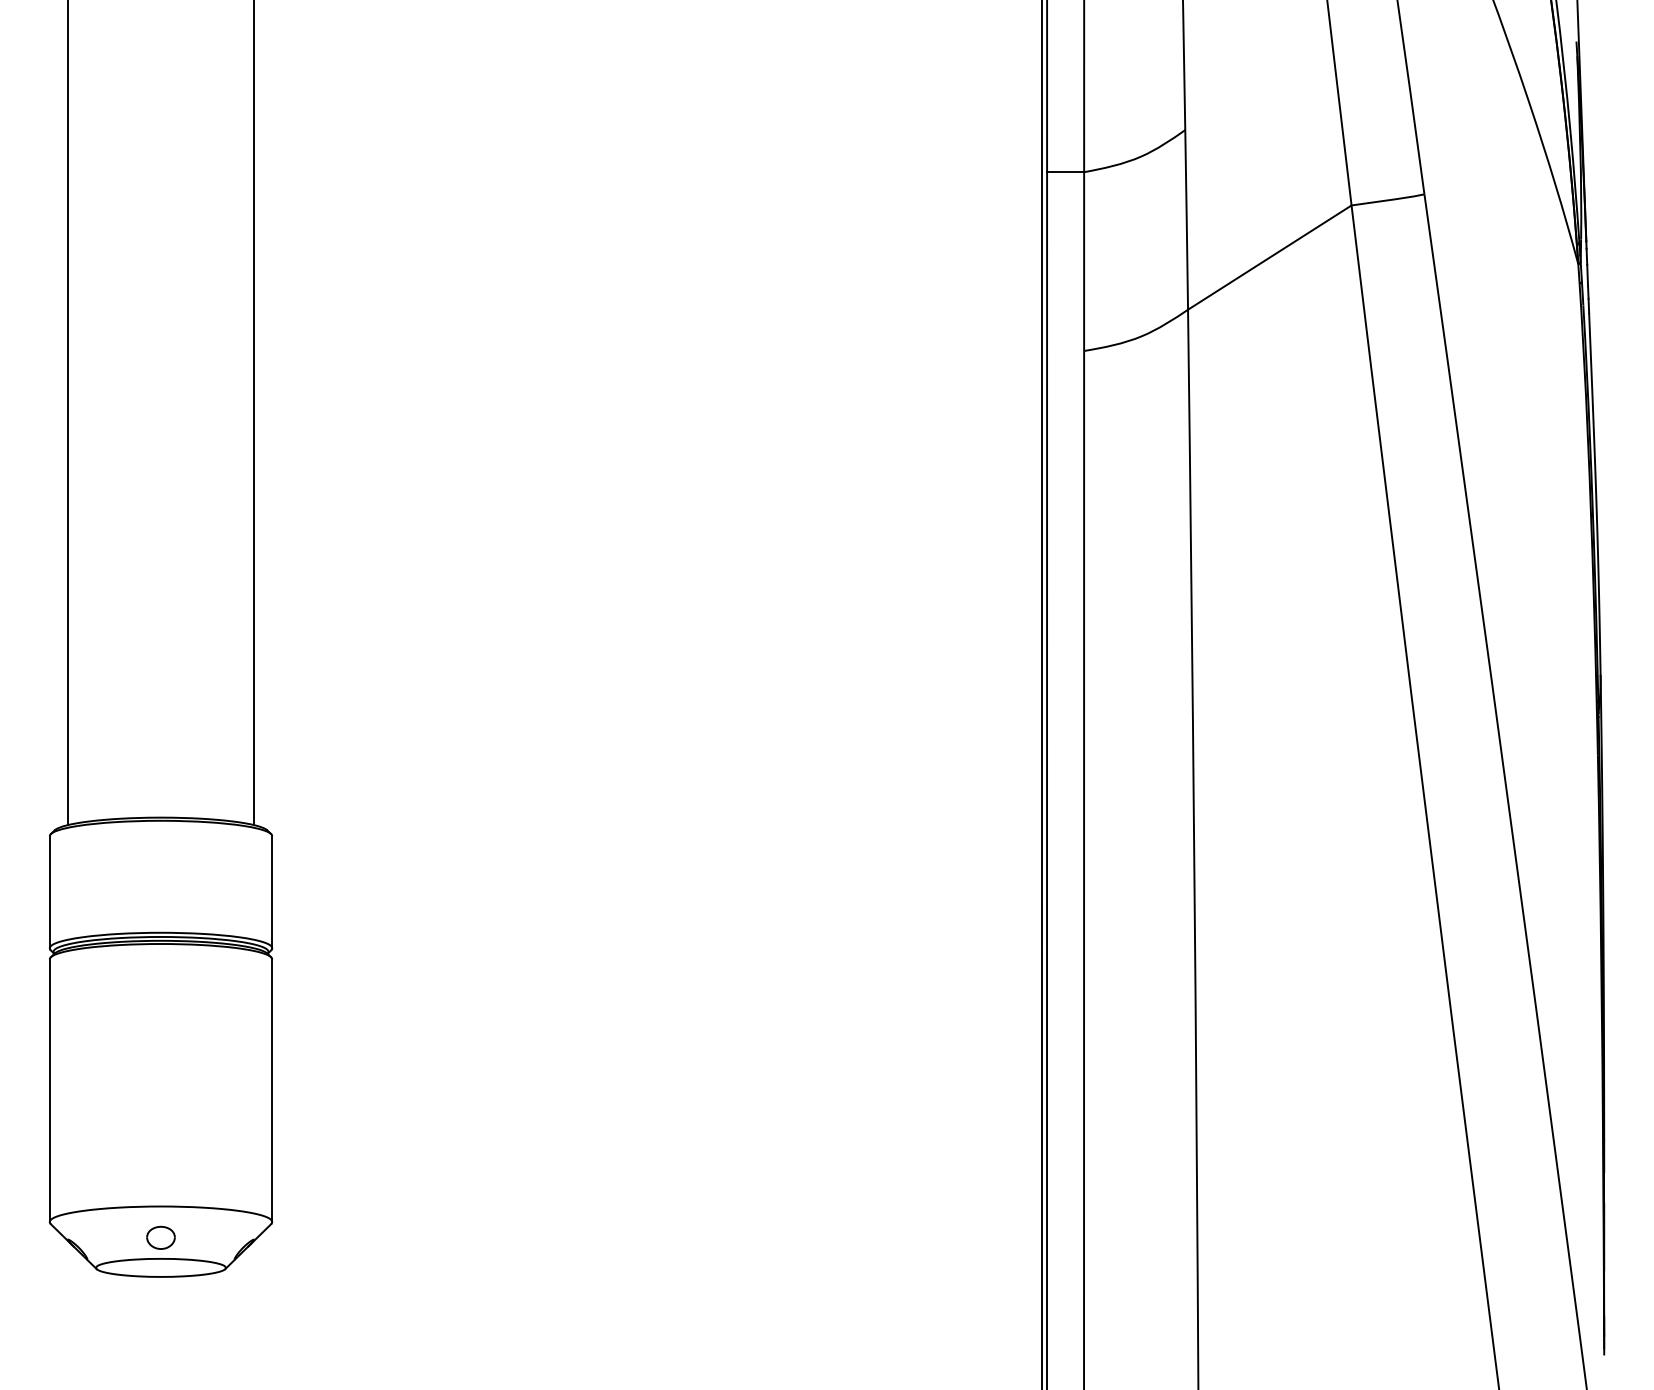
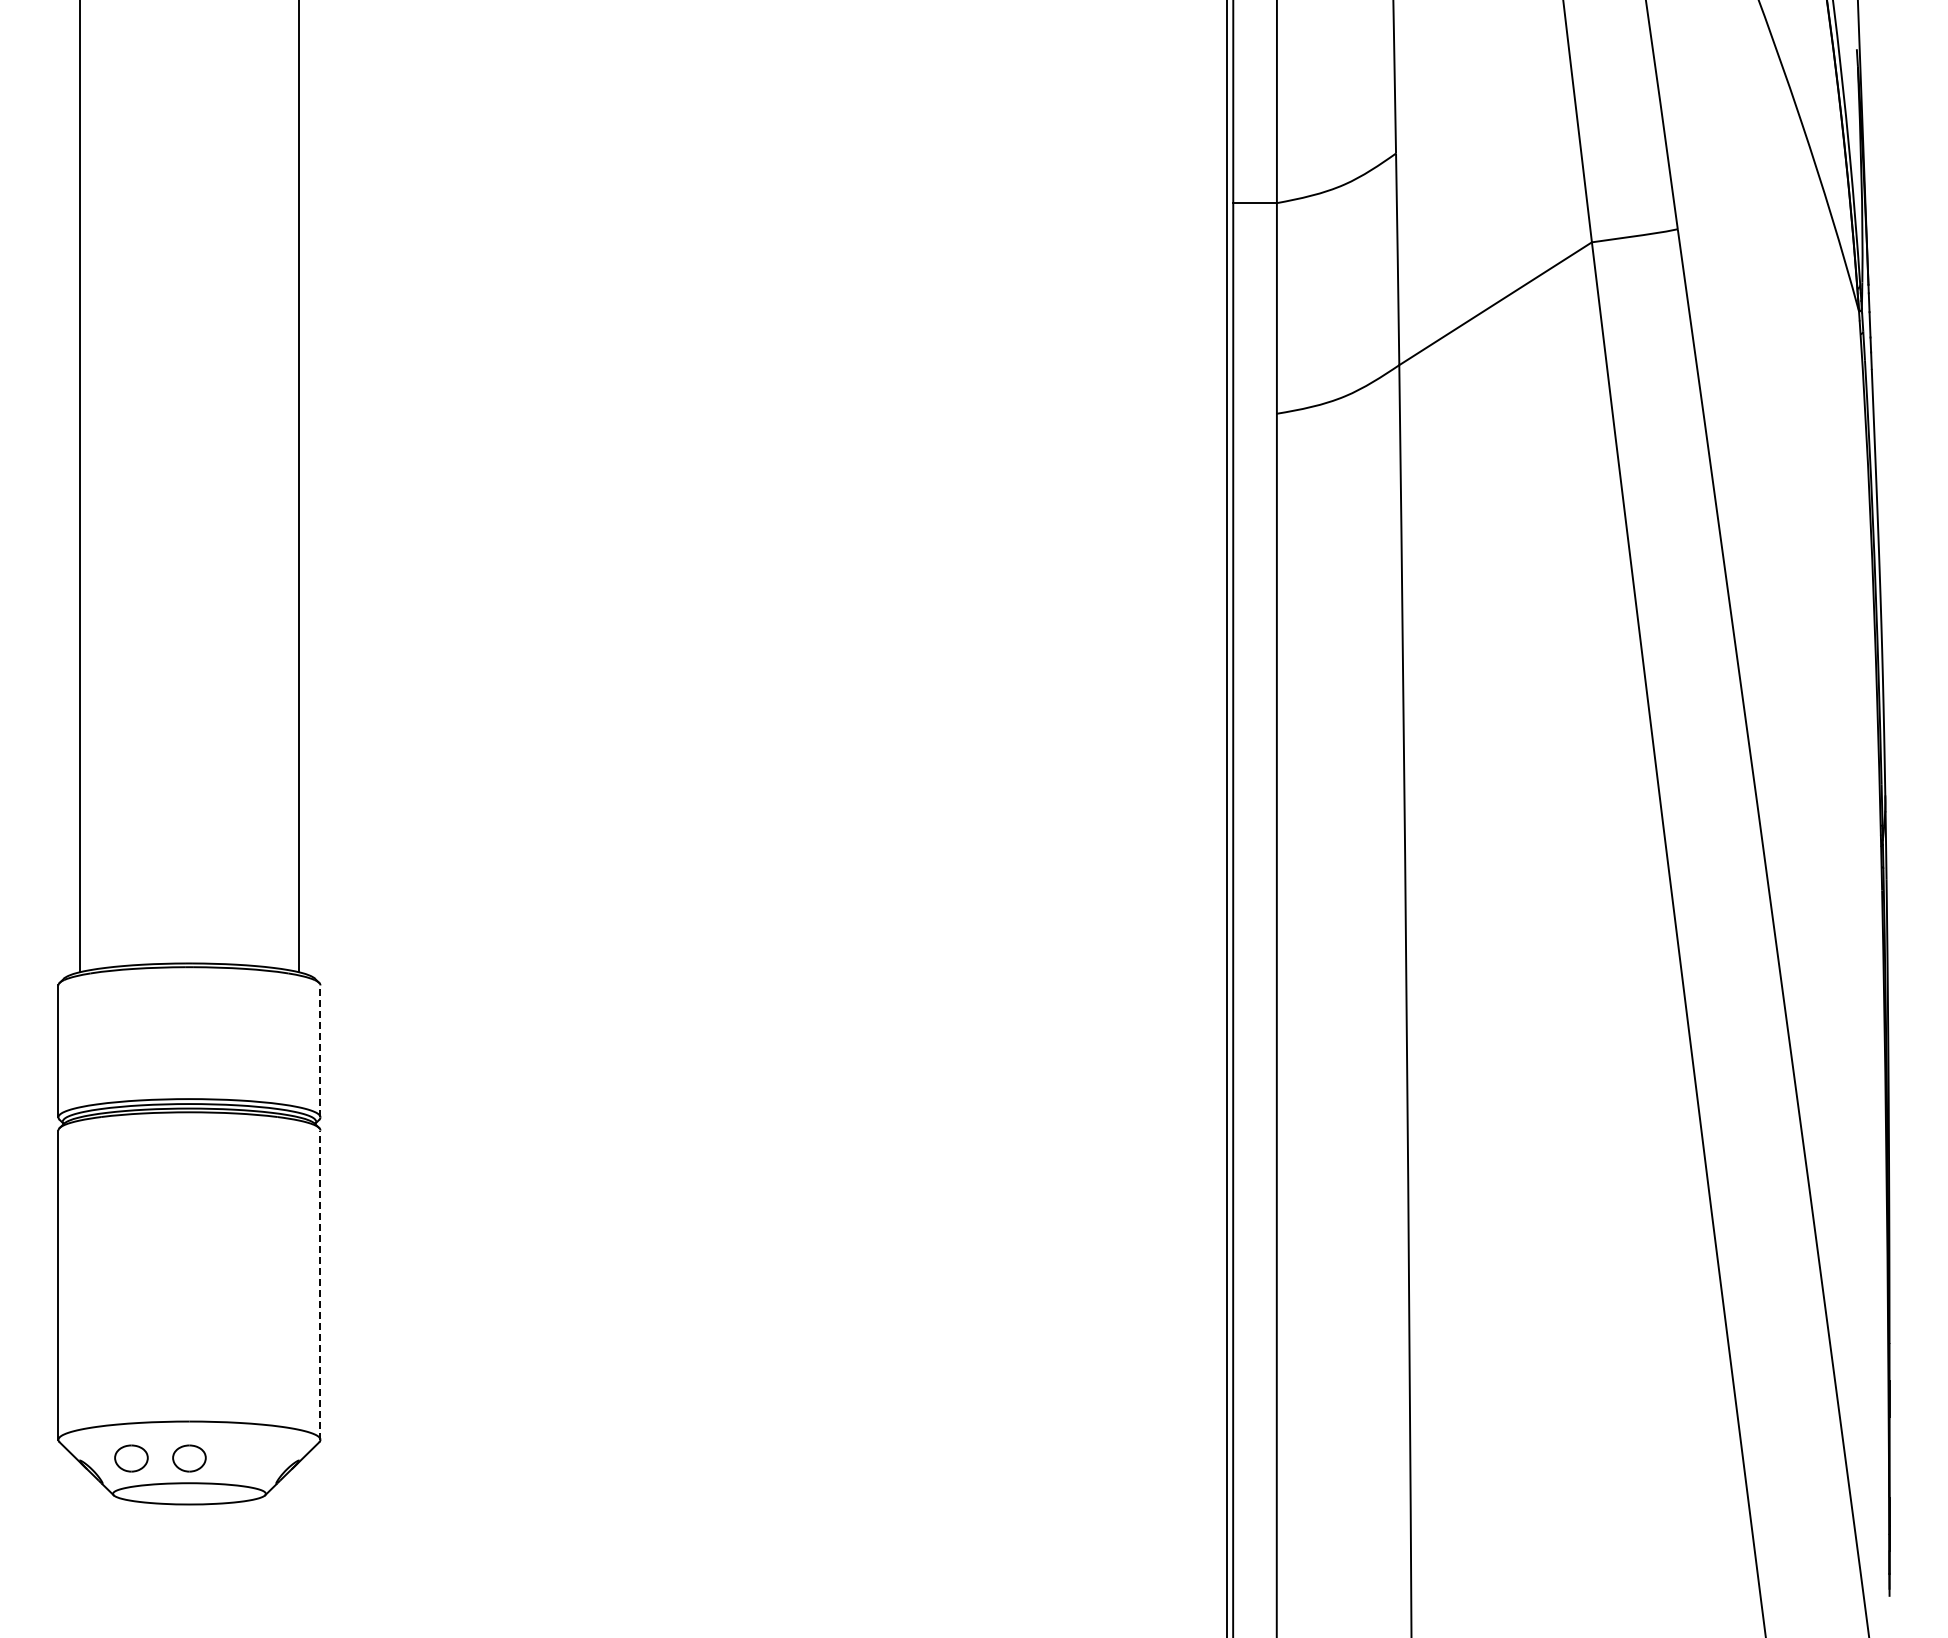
line: (272, 892) -> (320, 1051), solid -> dashed
line: (272, 1091) -> (320, 1285), solid -> dashed
part: (111, 1237) -> (131, 1458), added

